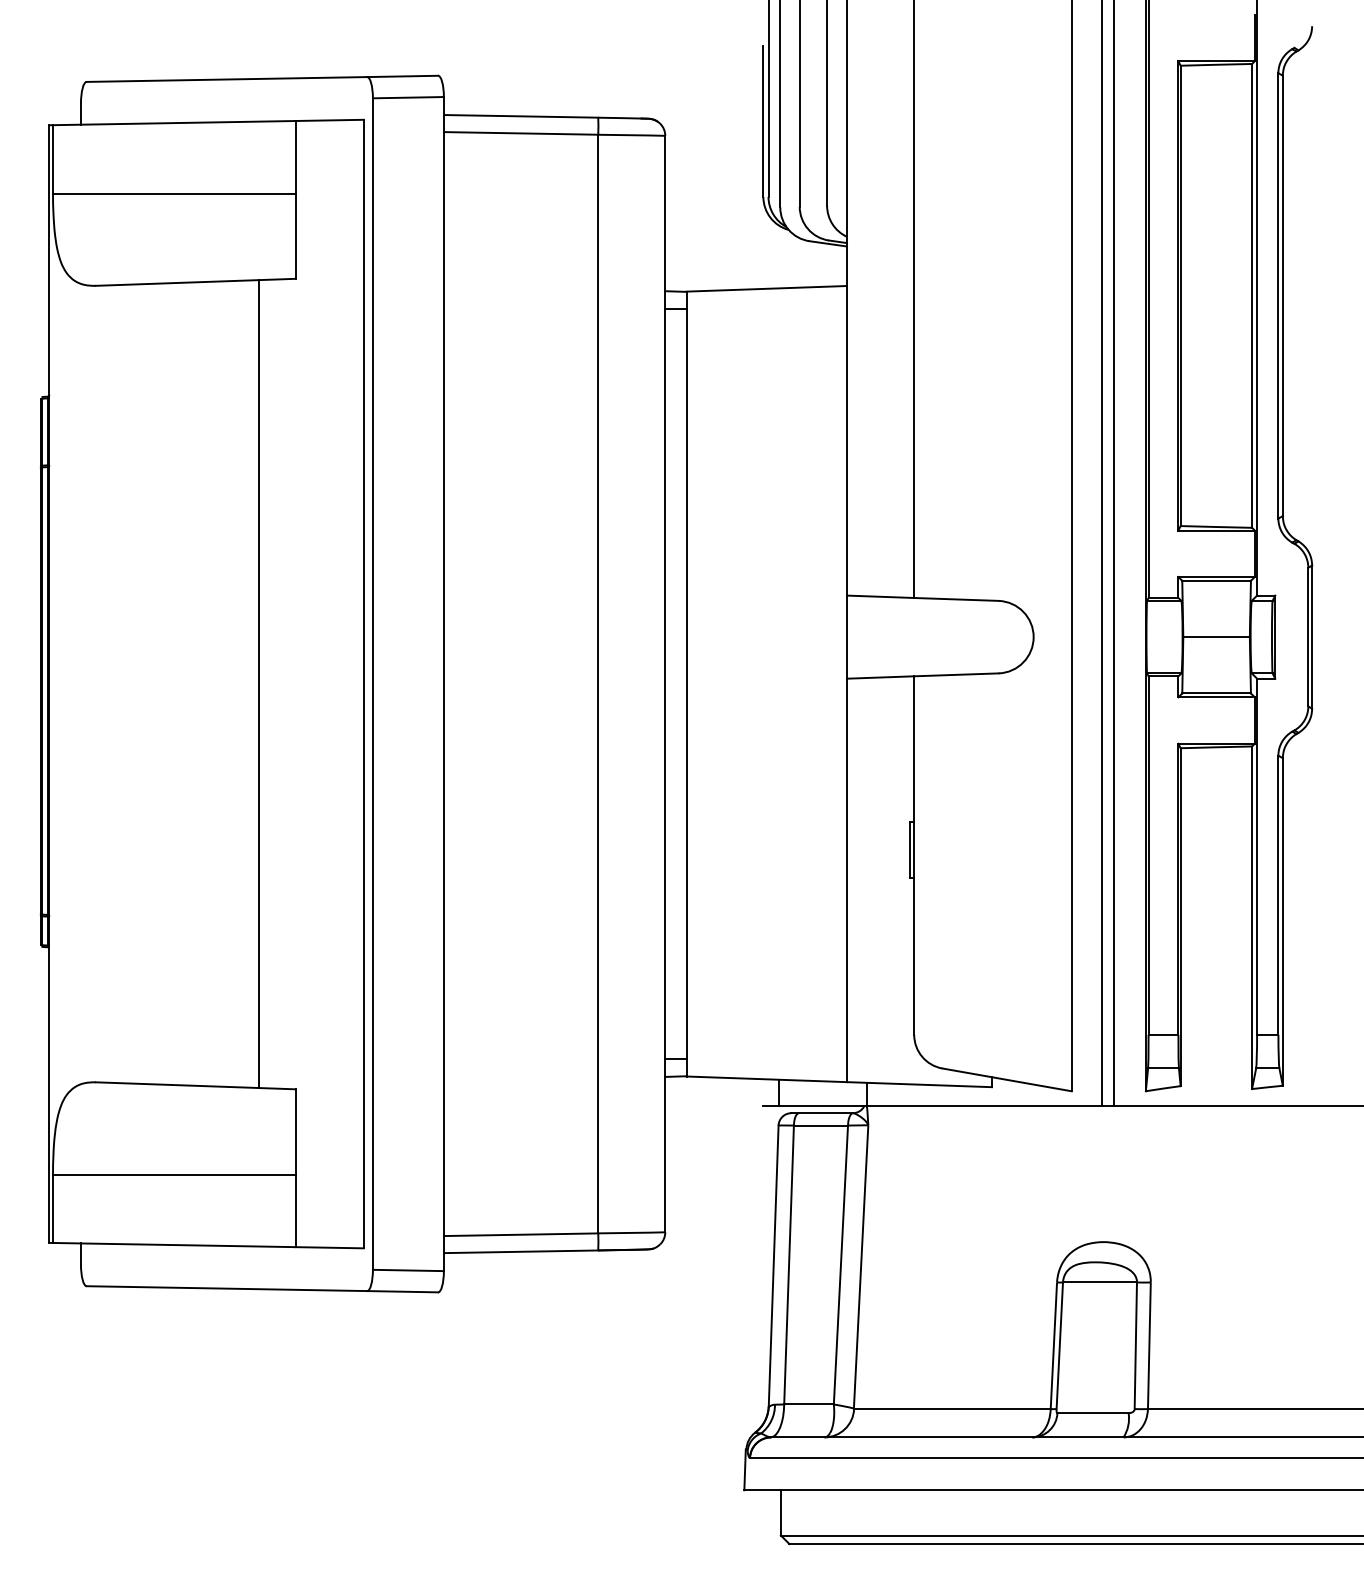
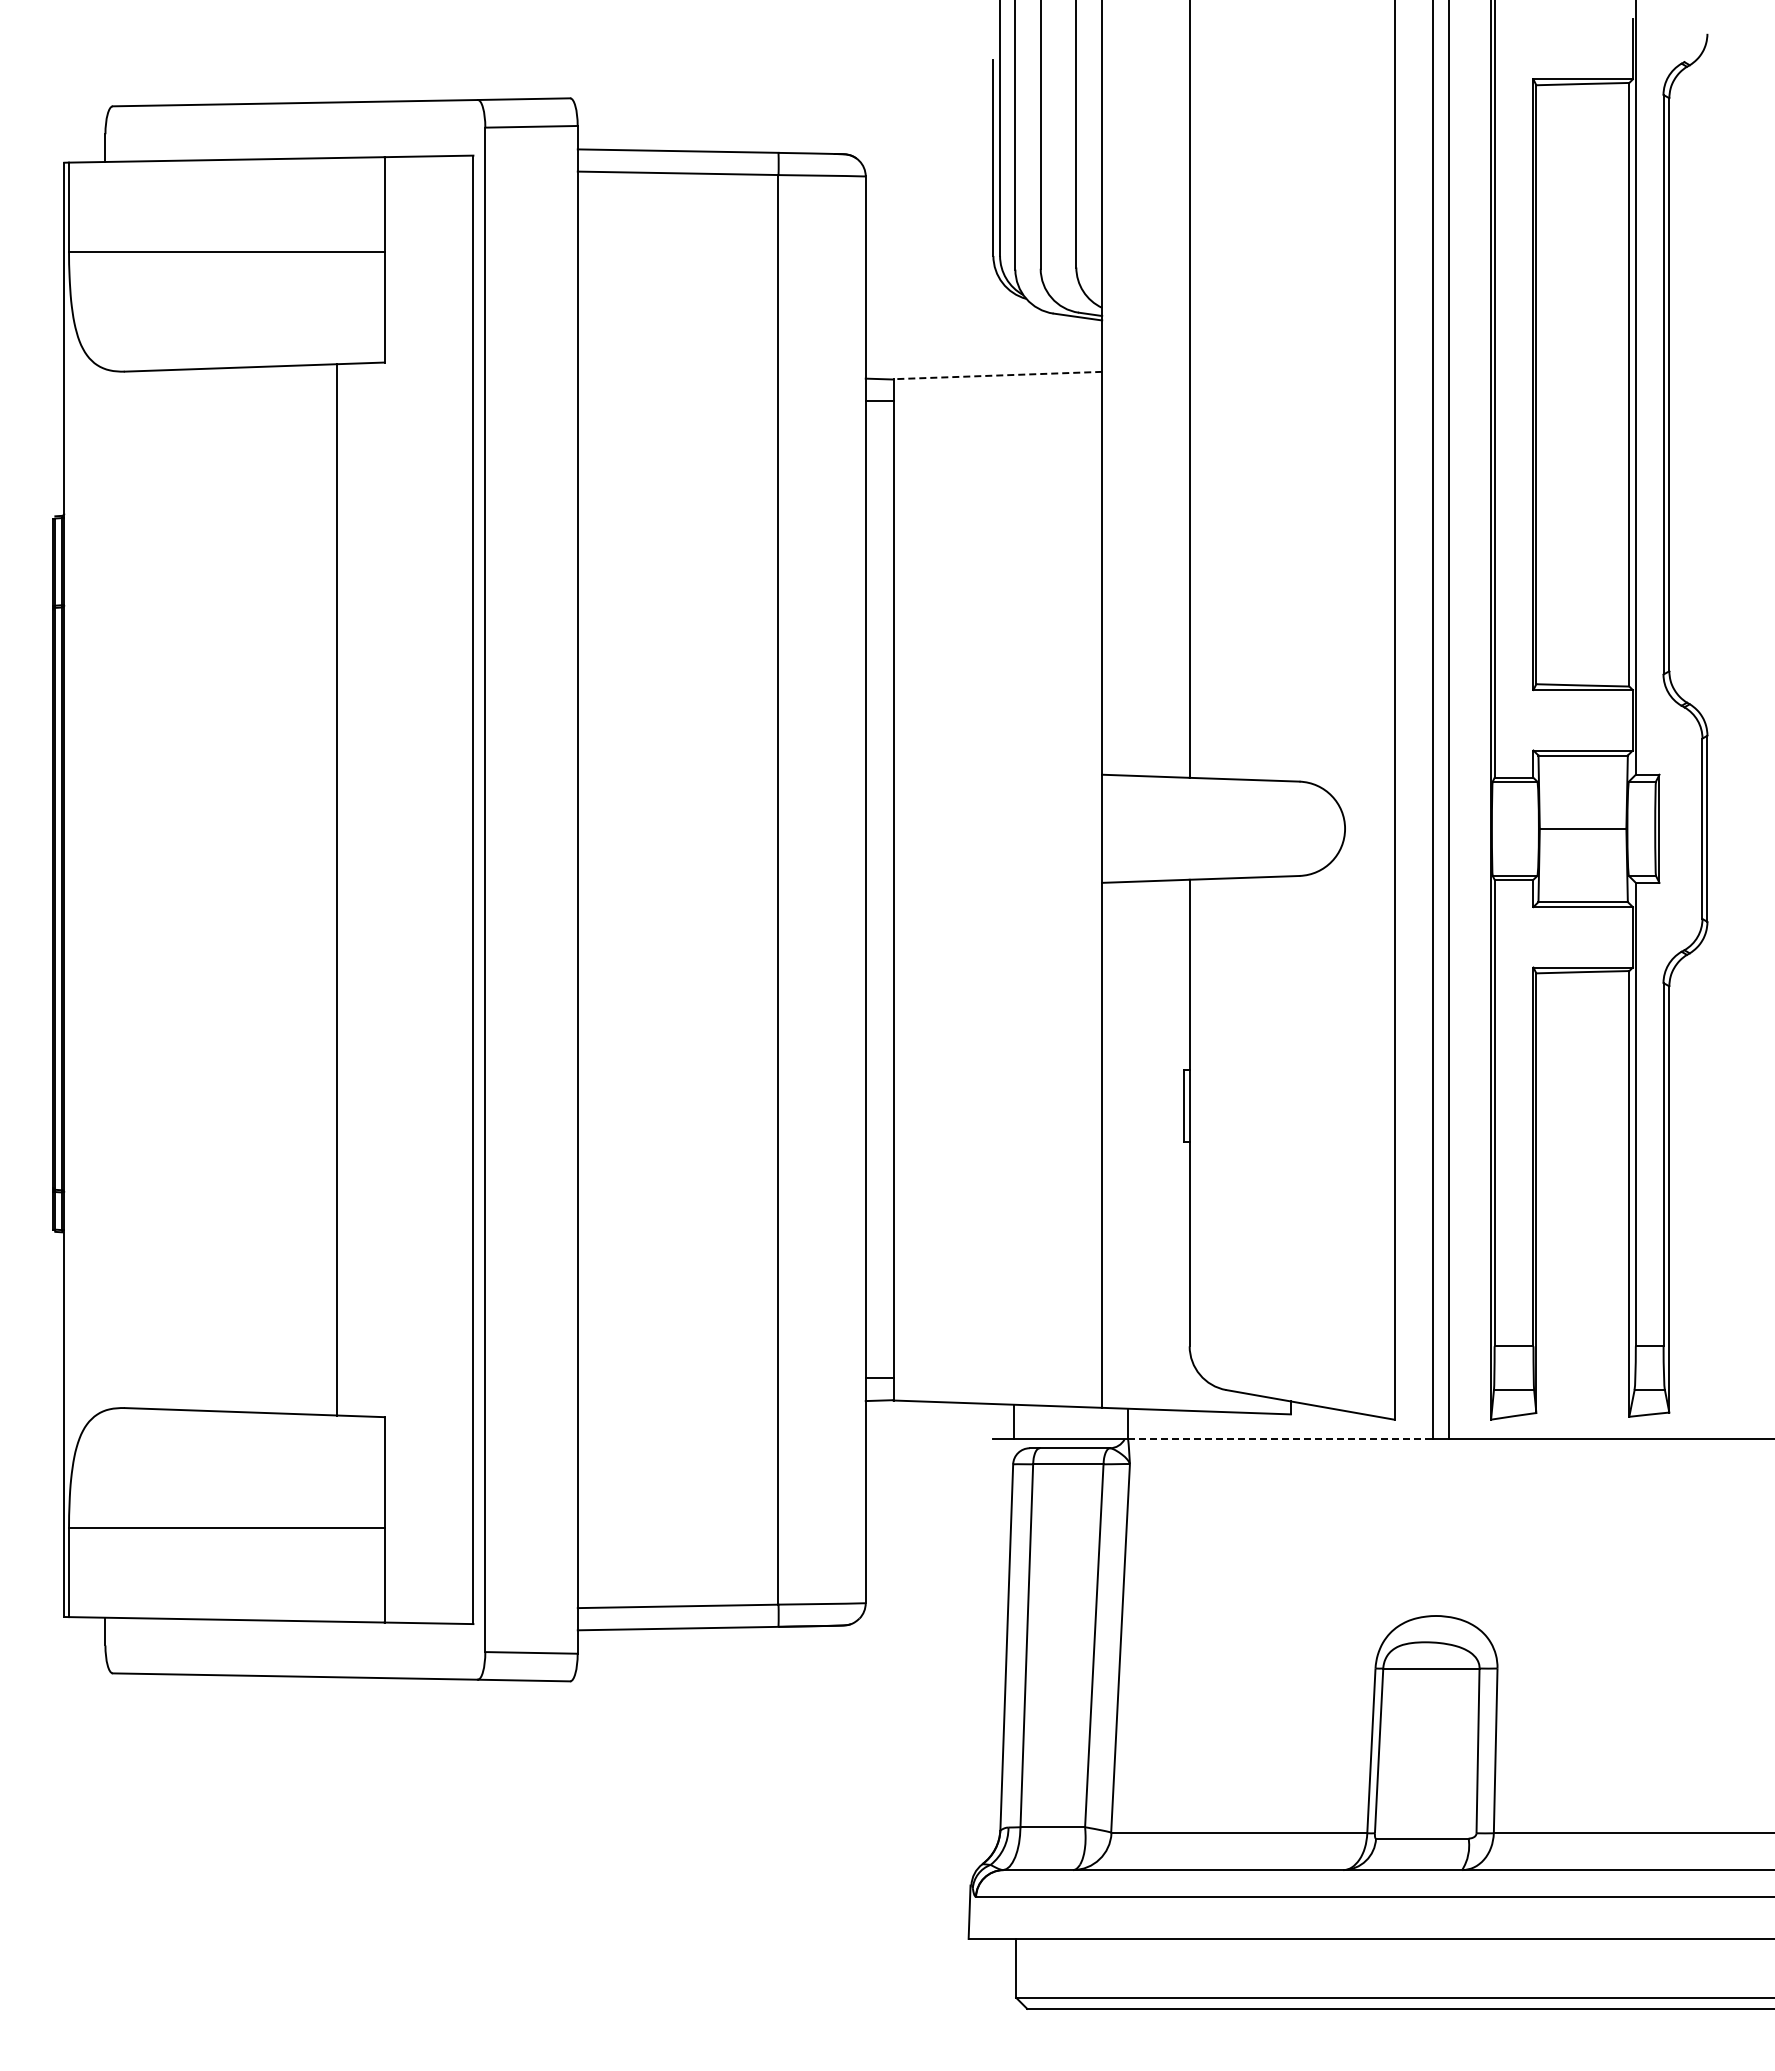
line: (766, 288) -> (997, 375), solid -> dashed
line: (984, 1106) -> (1280, 1439), solid -> dashed

